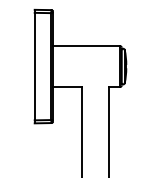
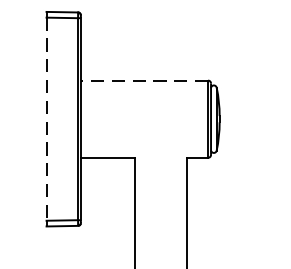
line: (86, 46) -> (144, 81), solid -> dashed
line: (34, 66) -> (46, 119), solid -> dashed

